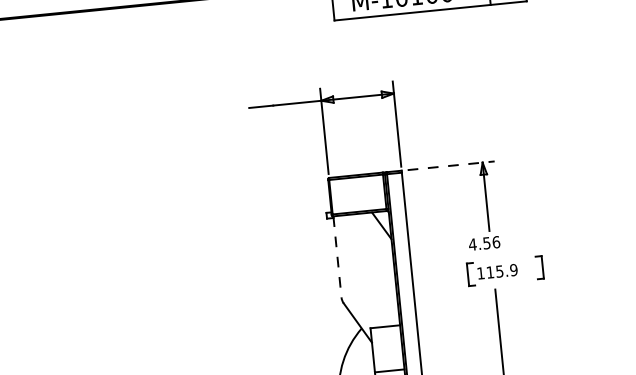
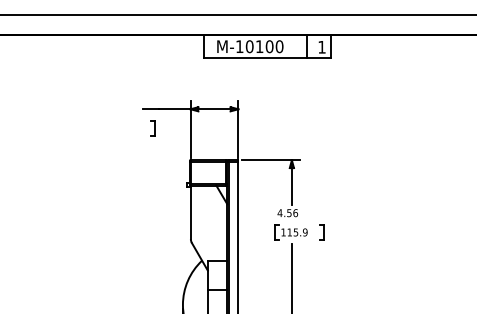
part: (266, 135) -> (152, 128), added
line: (451, 166) -> (271, 160), dashed -> solid
line: (336, 257) -> (190, 212), dashed -> solid

